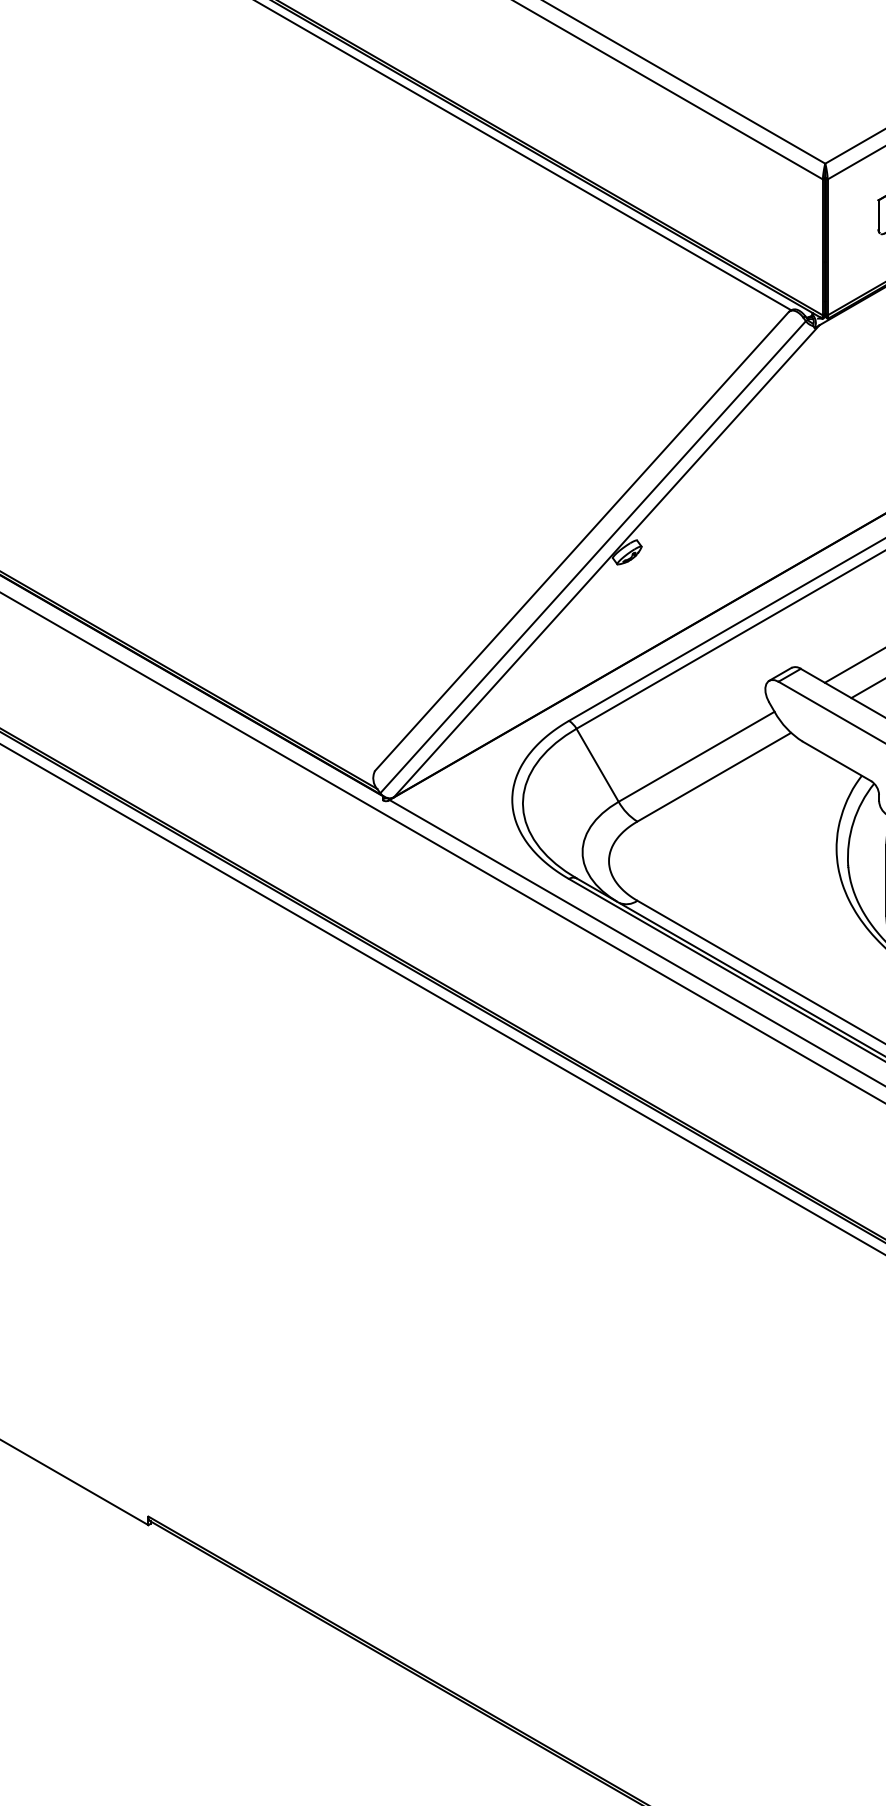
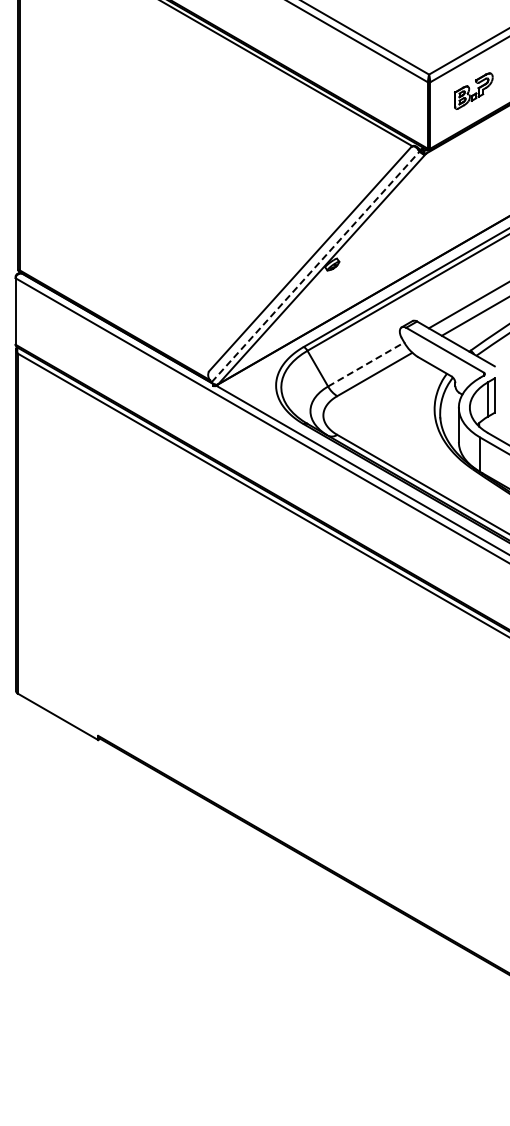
line: (592, 556) -> (315, 266), solid -> dashed
line: (697, 756) -> (366, 364), solid -> dashed

